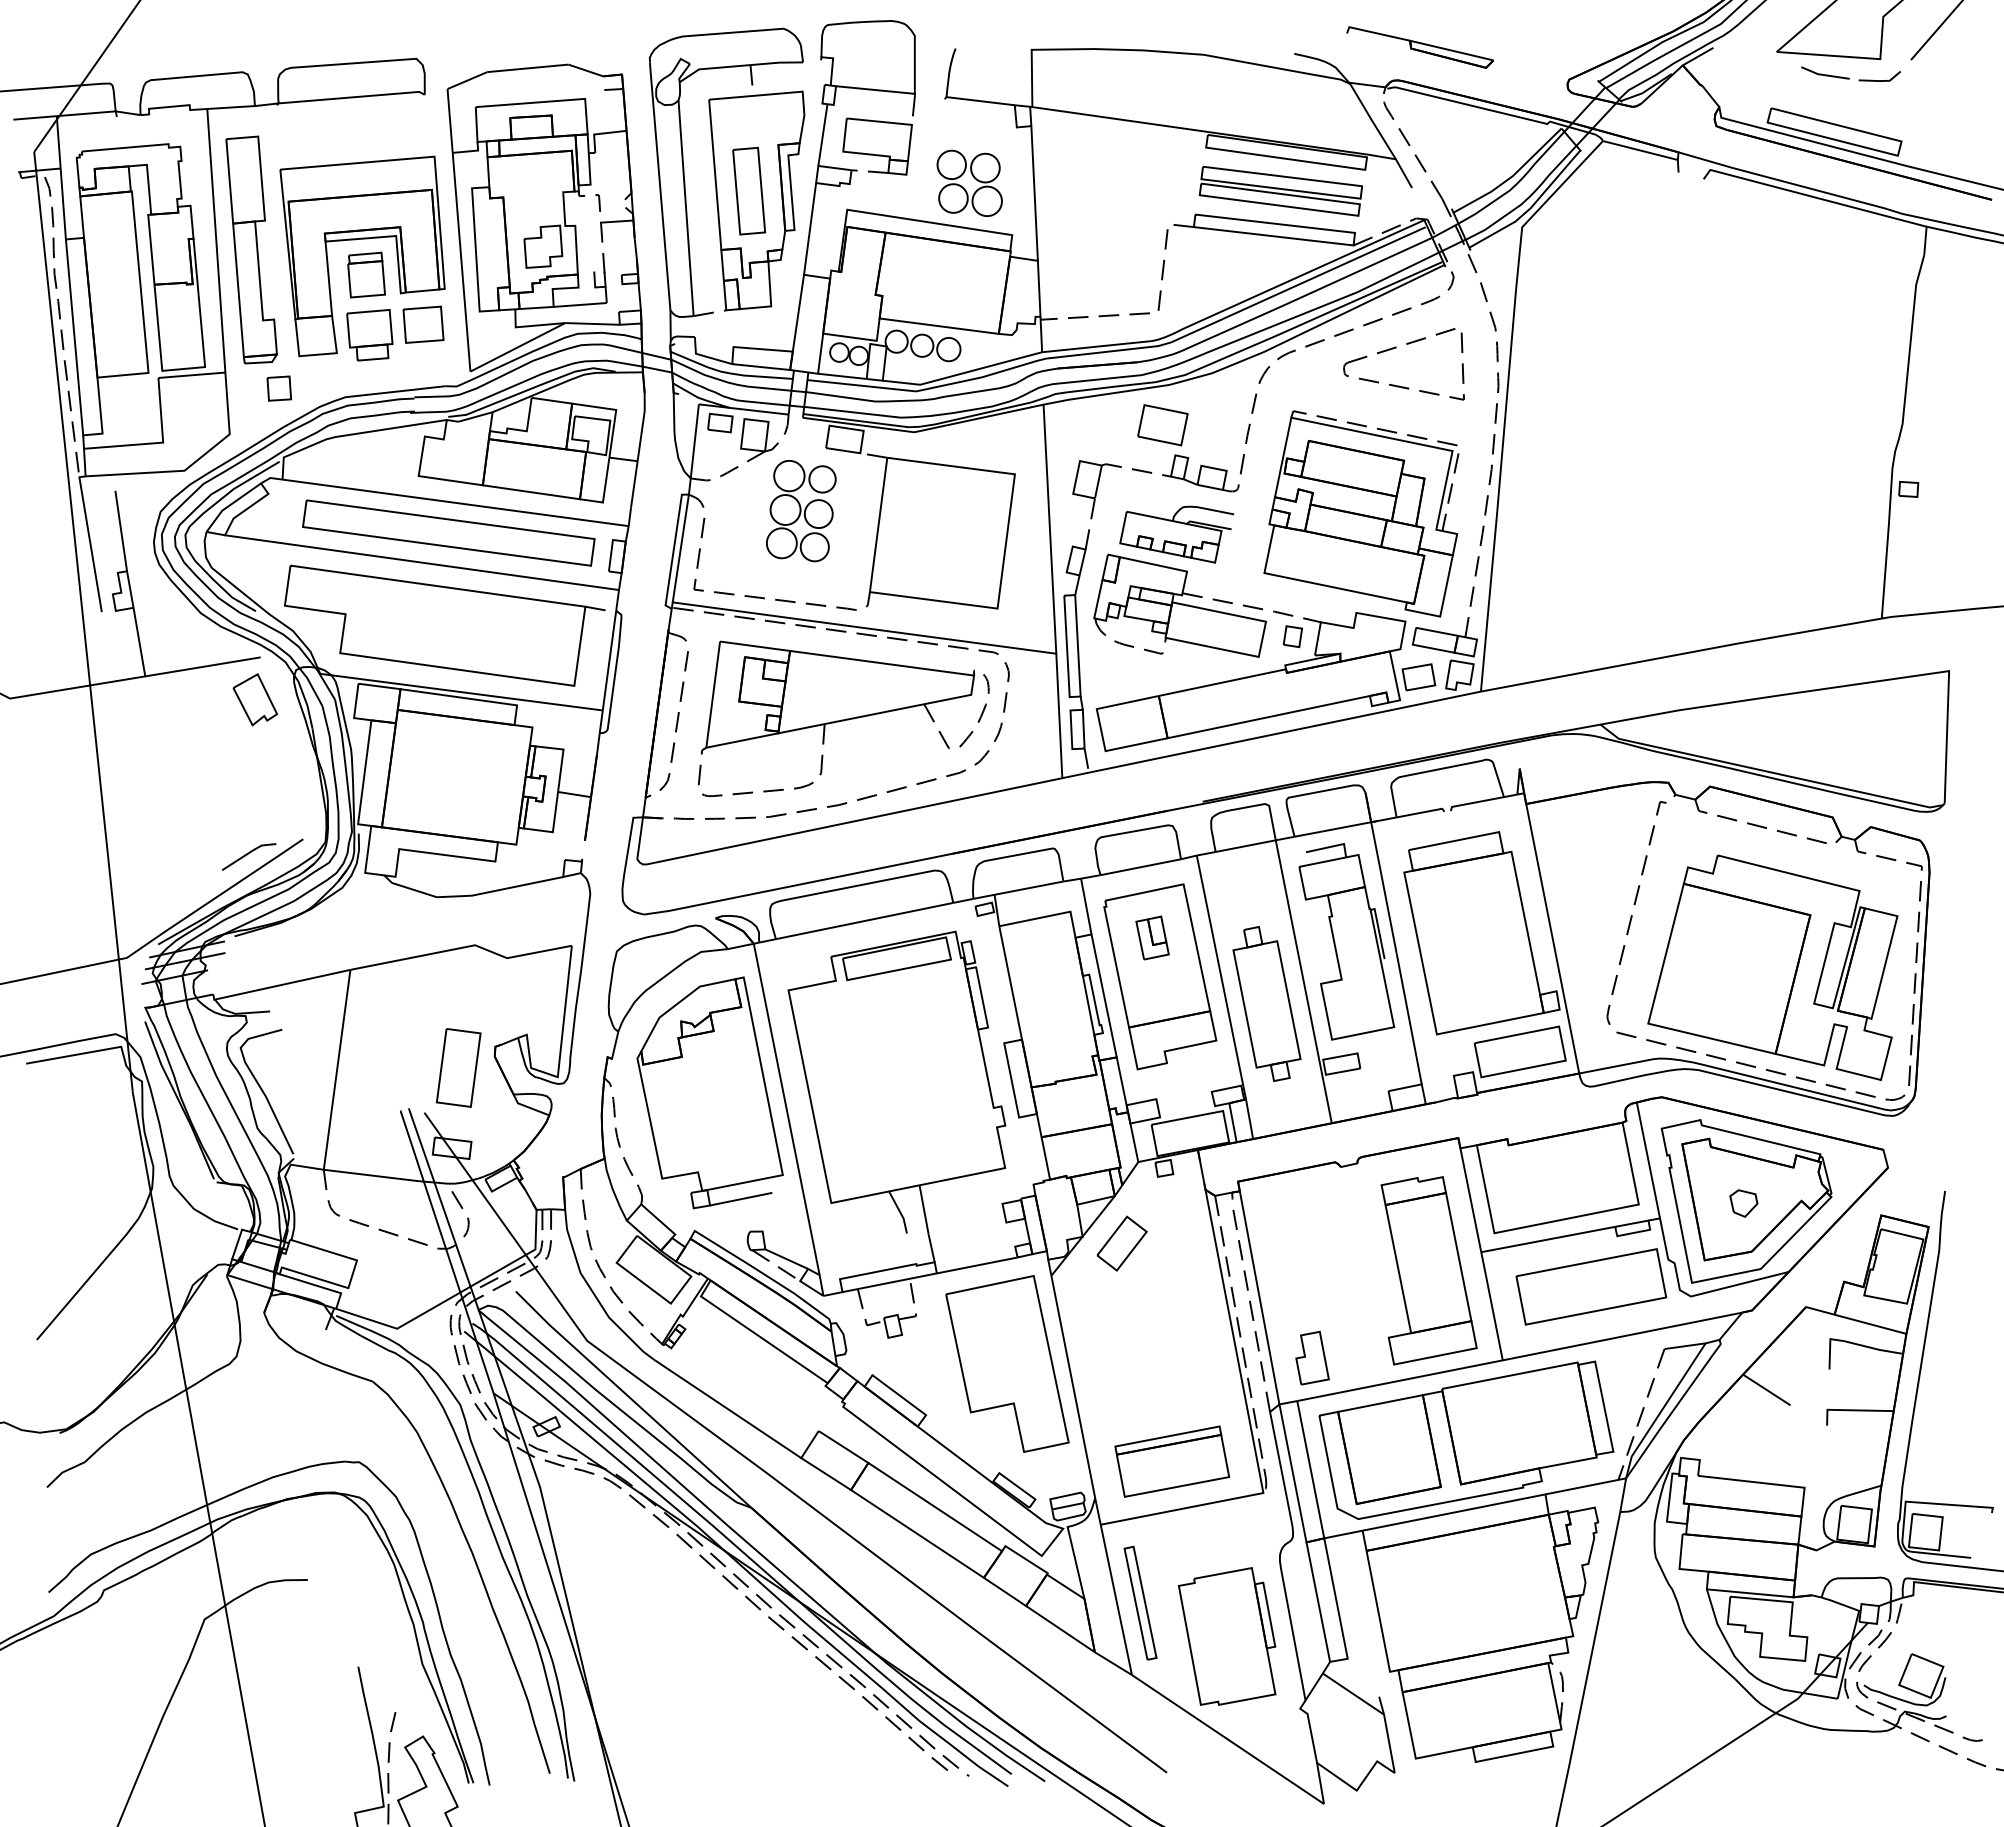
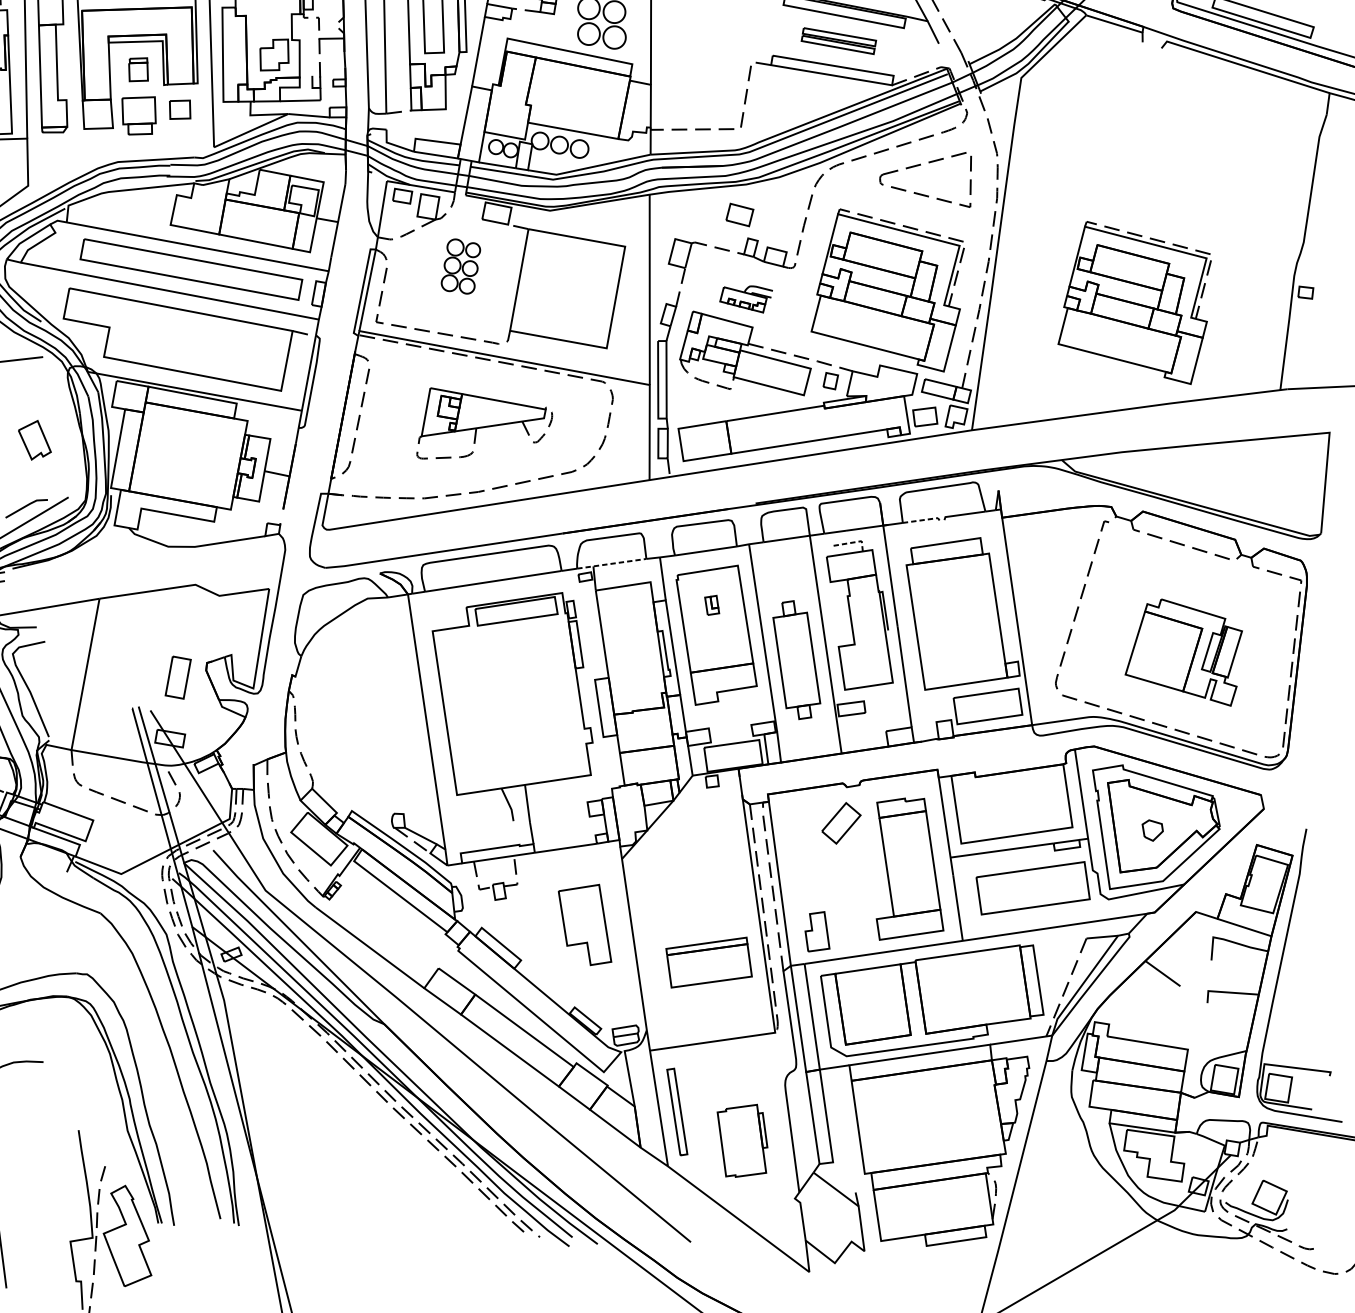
part: (1280, 190) -> (838, 40), size x0.6
part: (366, 274) -> (138, 69), size x0.7
part: (423, 324) -> (180, 109), size x0.7
part: (278, 388) -> (67, 152), removed
part: (1162, 425) -> (739, 215), size x0.7
part: (801, 511) -> (461, 266), size x0.7
part: (1685, 513) -> (1134, 302), added
part: (1176, 534) -> (746, 298), size x0.6
part: (255, 699) -> (35, 440), moved
part: (843, 718) -> (485, 426), size x0.6
line: (1421, 812) -> (922, 520), solid -> dashed
line: (1332, 846) -> (852, 542), solid -> dashed
line: (1018, 890) -> (611, 564), solid -> dashed
part: (1152, 937) -> (712, 605), size x0.6
part: (1772, 967) -> (1183, 651), size x0.6
part: (458, 1067) -> (178, 677), size x0.7
part: (709, 1092) -> (368, 706), removed
part: (1121, 1243) -> (840, 823), moved
part: (1007, 1363) -> (585, 924), size x0.6
part: (1172, 1461) -> (709, 962), moved
part: (1226, 1636) -> (741, 1140), size x0.7

